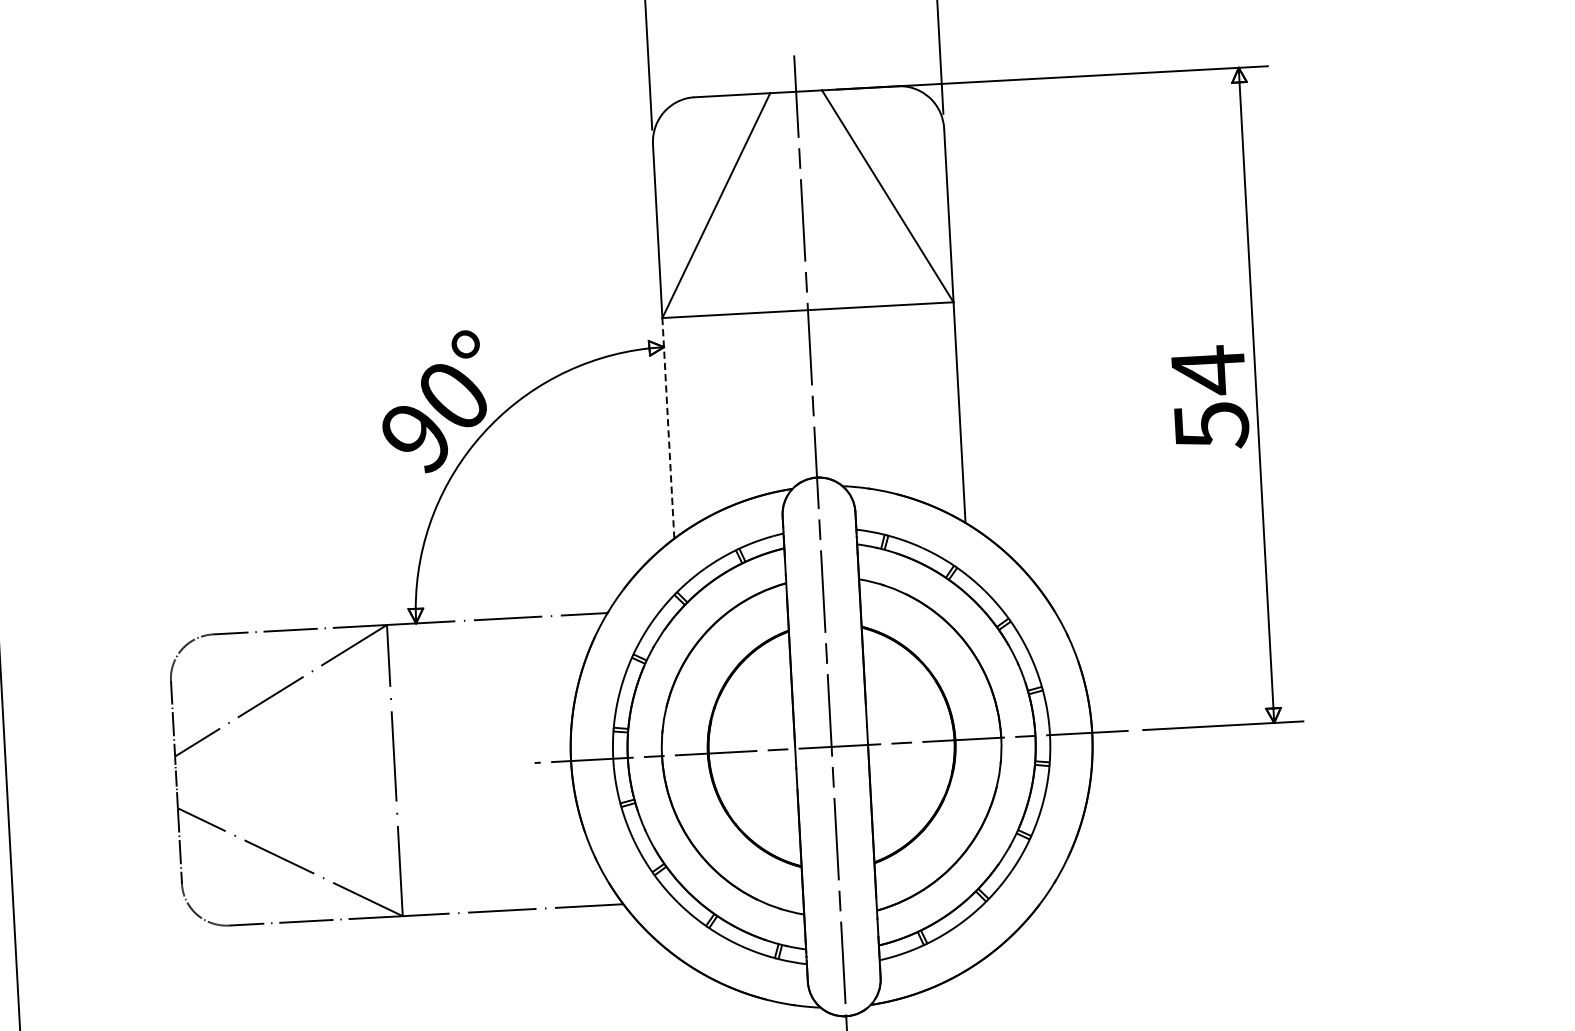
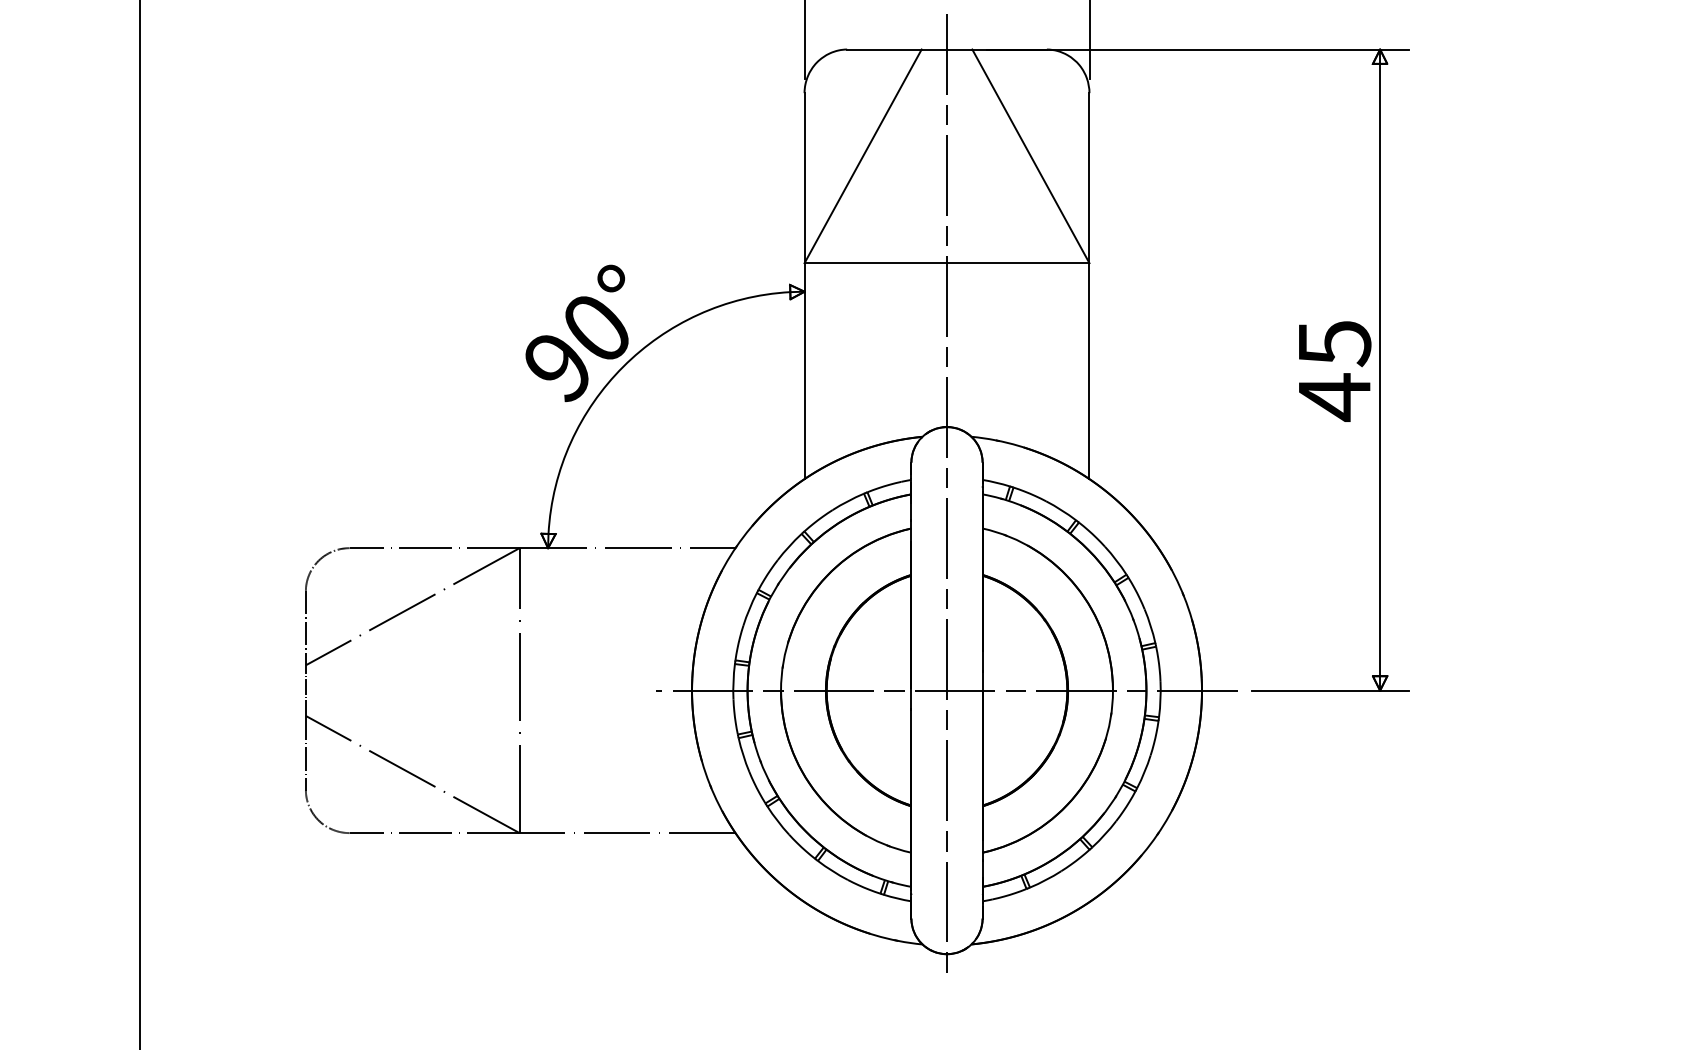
text: (1210, 398) -> (1335, 370), 54 -> 45
line: (668, 428) -> (804, 371), dashed -> solid

